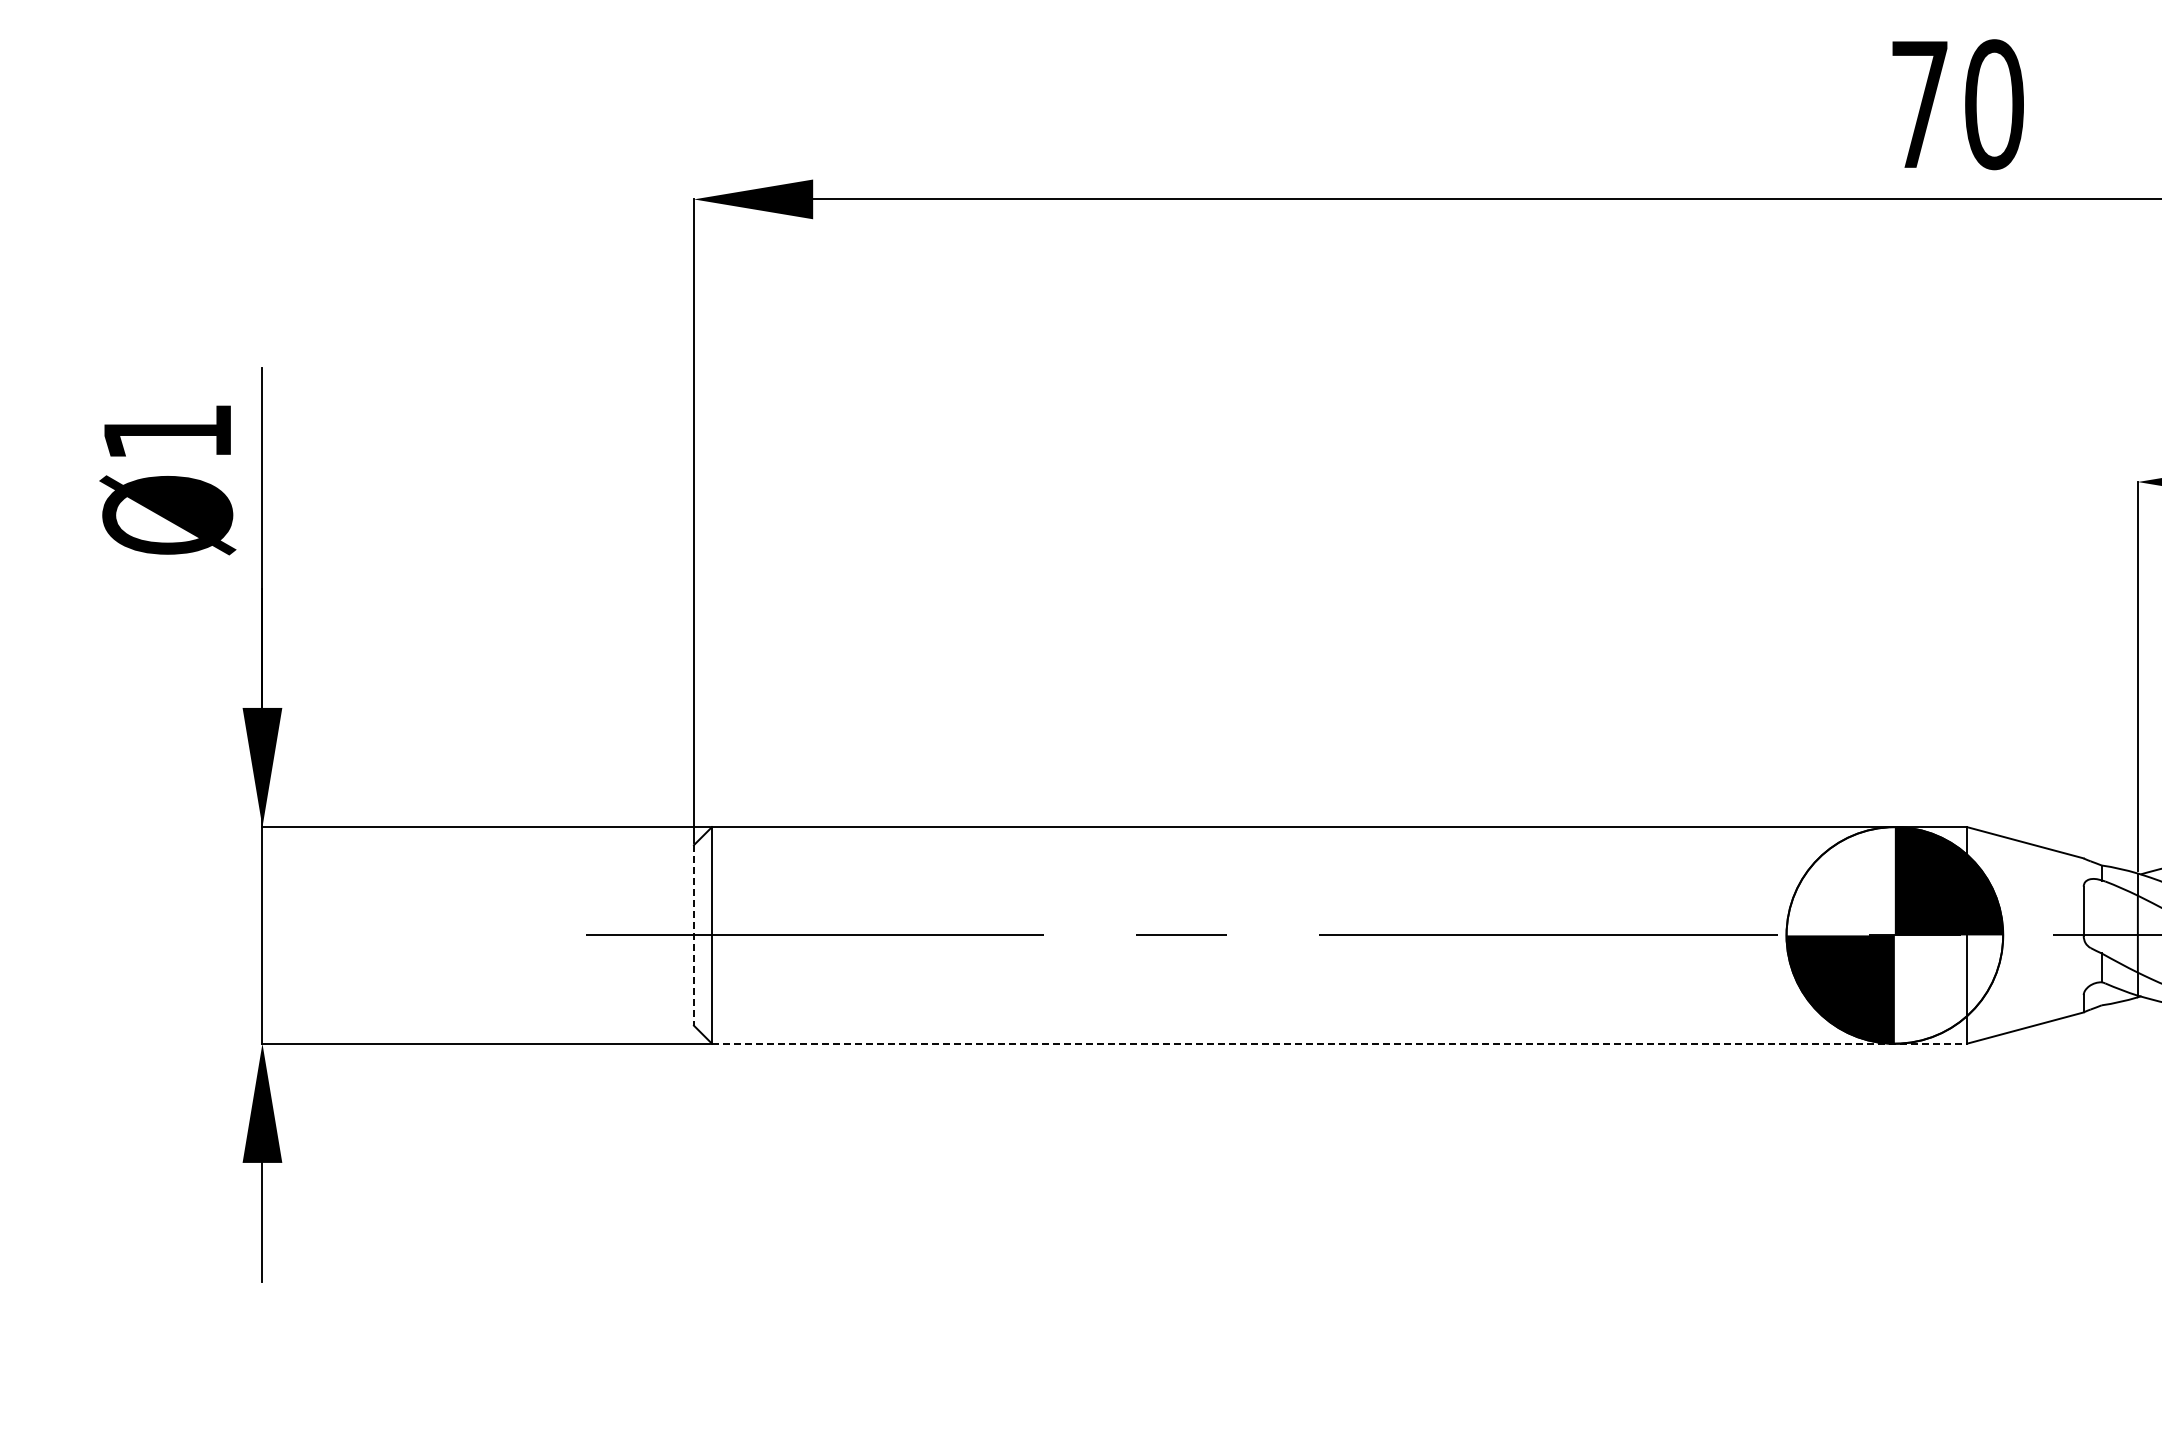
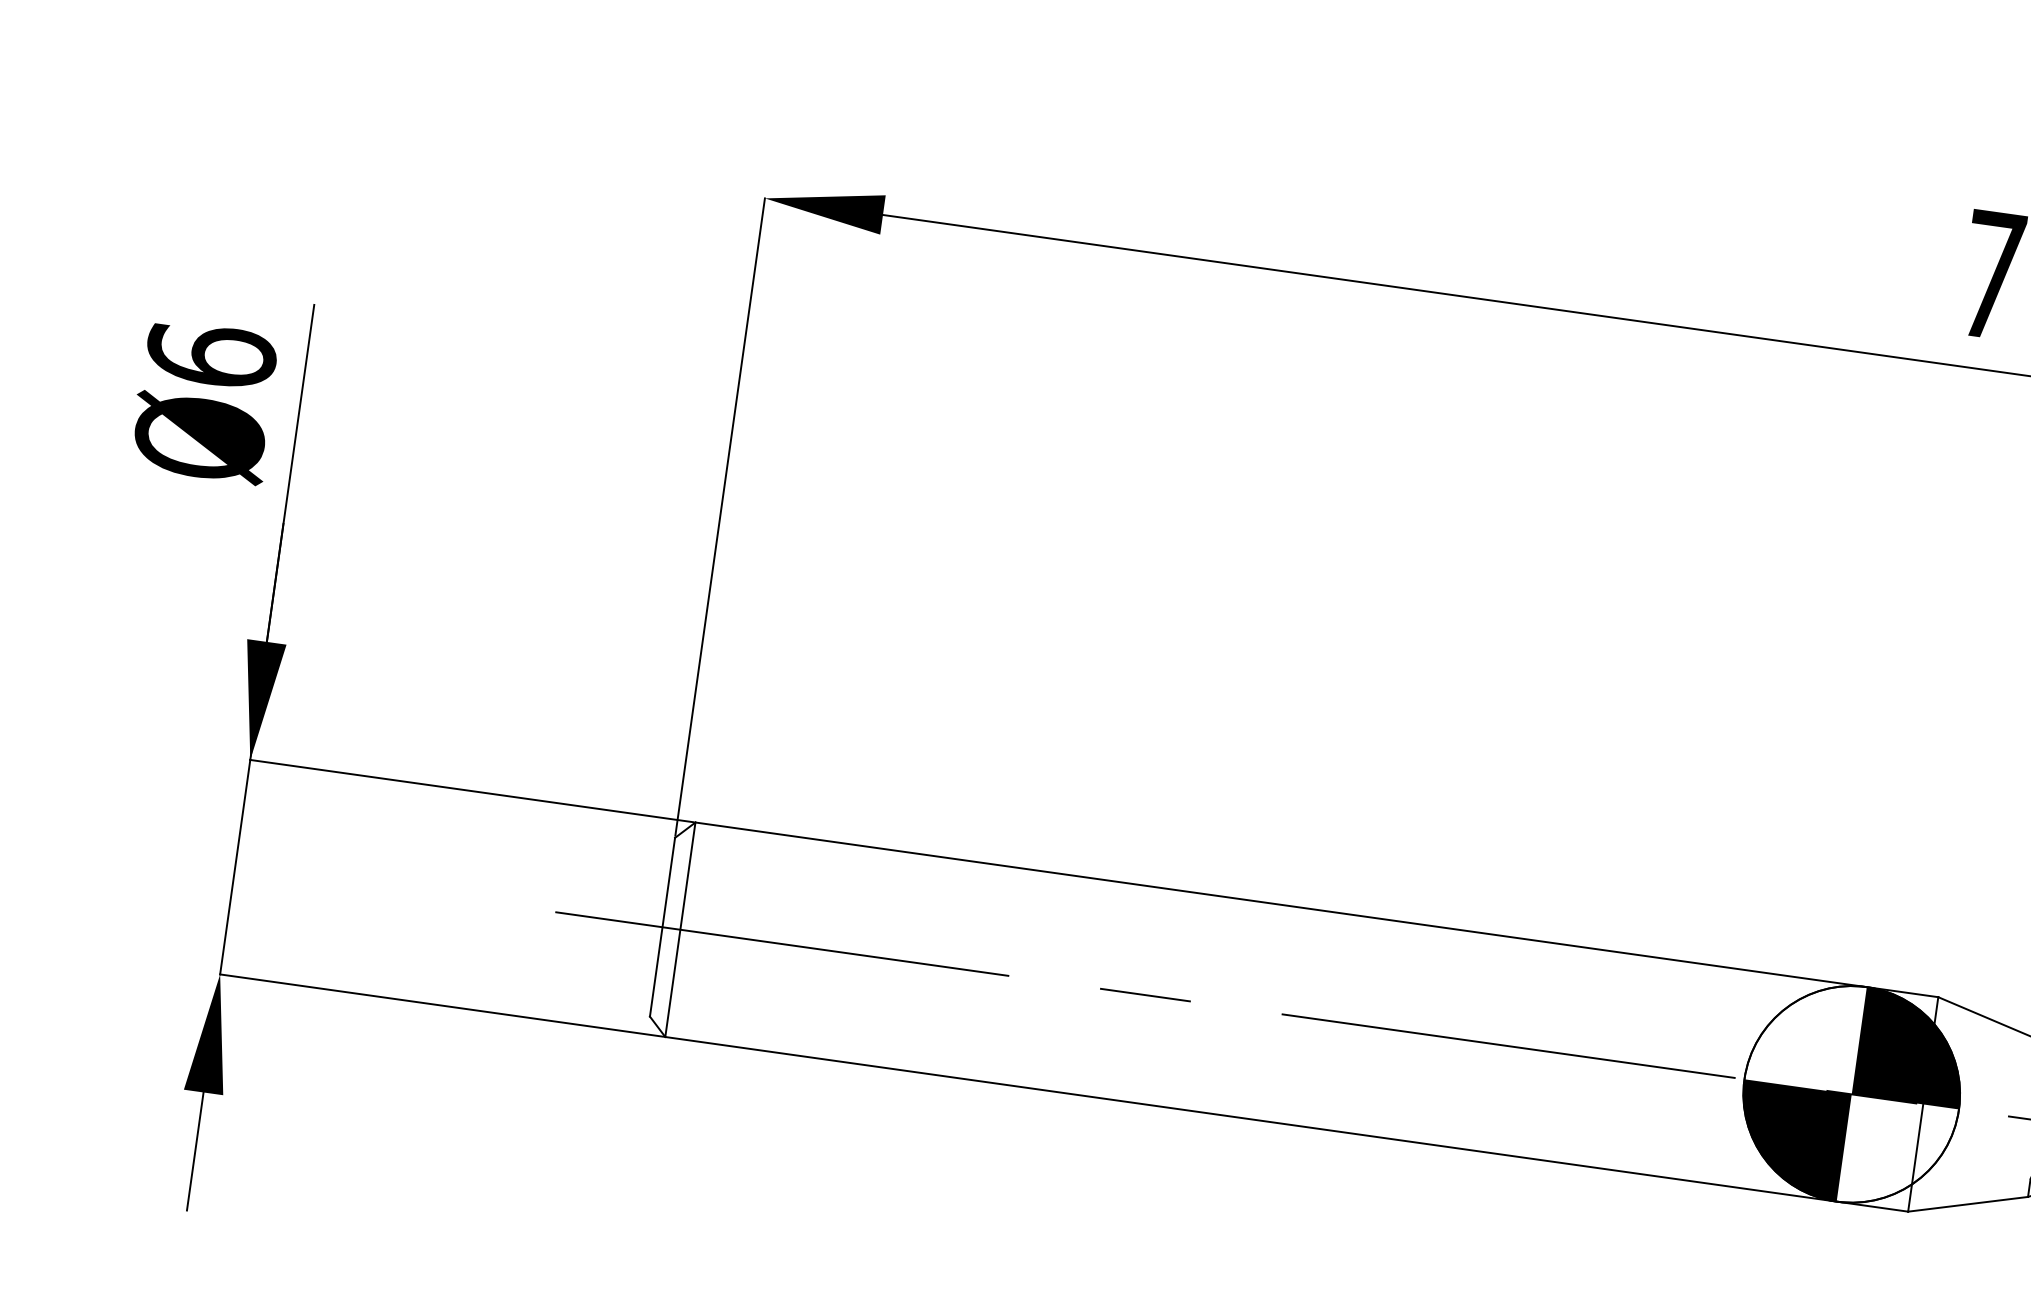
text: (167, 431) -> (211, 354), Ø1 -> Ø6
line: (693, 935) -> (662, 927), dashed -> solid
line: (1339, 1043) -> (1286, 1124), dashed -> solid

